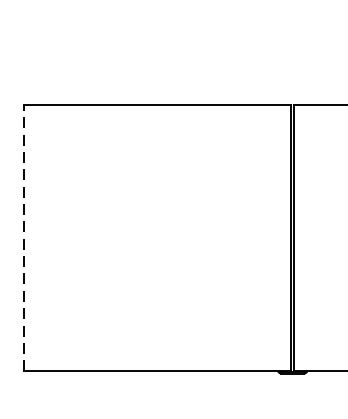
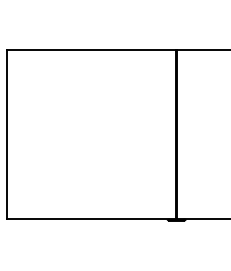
line: (24, 237) -> (6, 134), dashed -> solid

